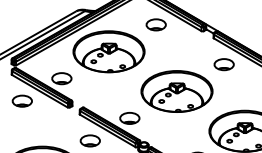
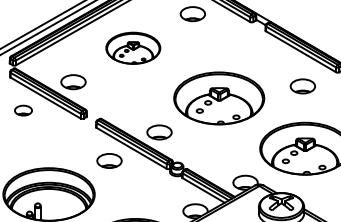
part: (109, 52) -> (133, 48), size x0.6
part: (223, 64) -> (302, 86), moved
part: (22, 101) -> (23, 110), size x0.7

